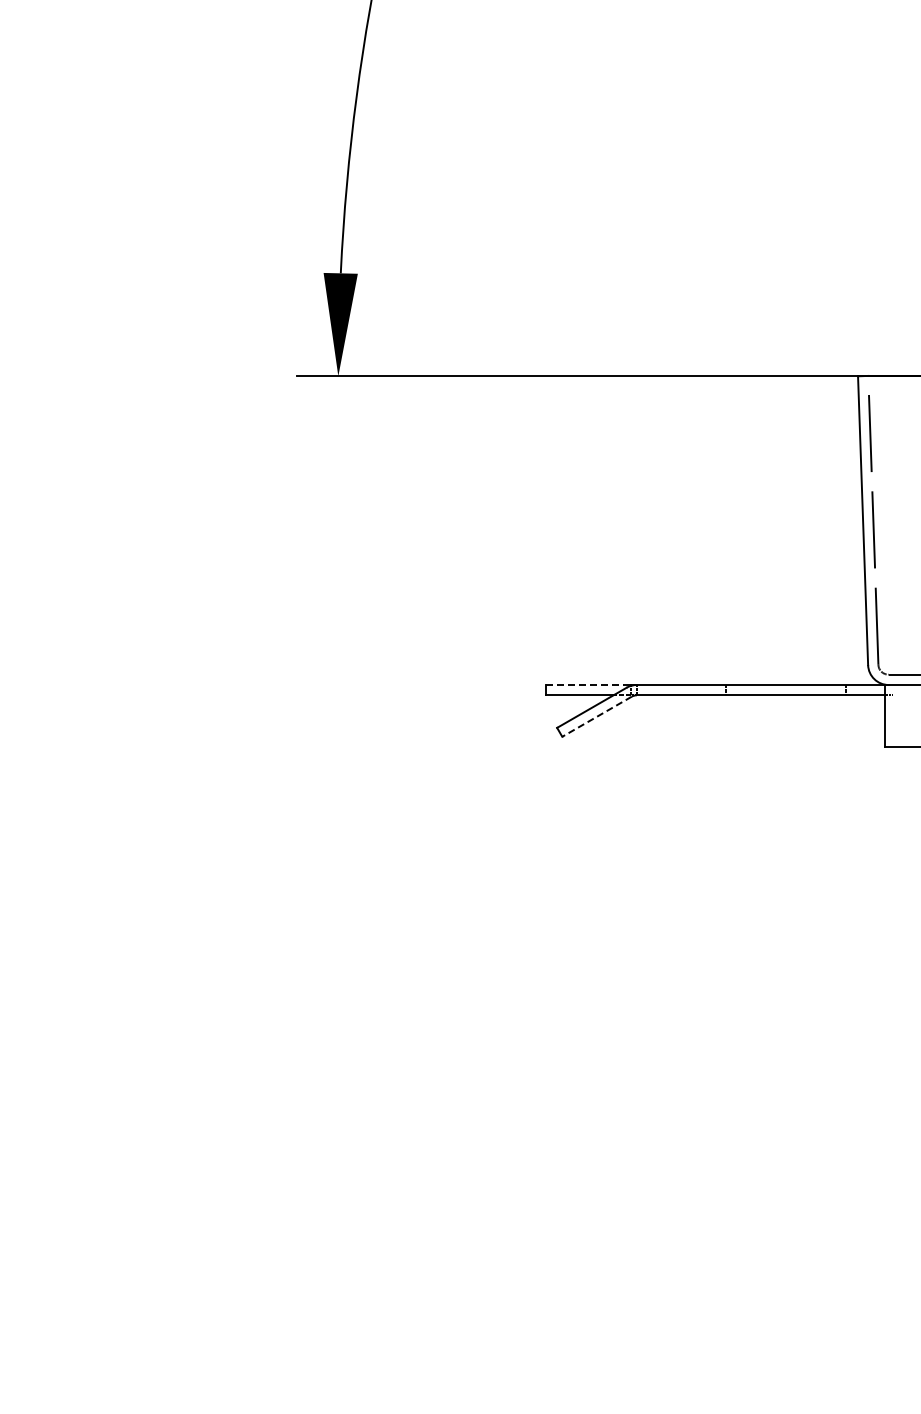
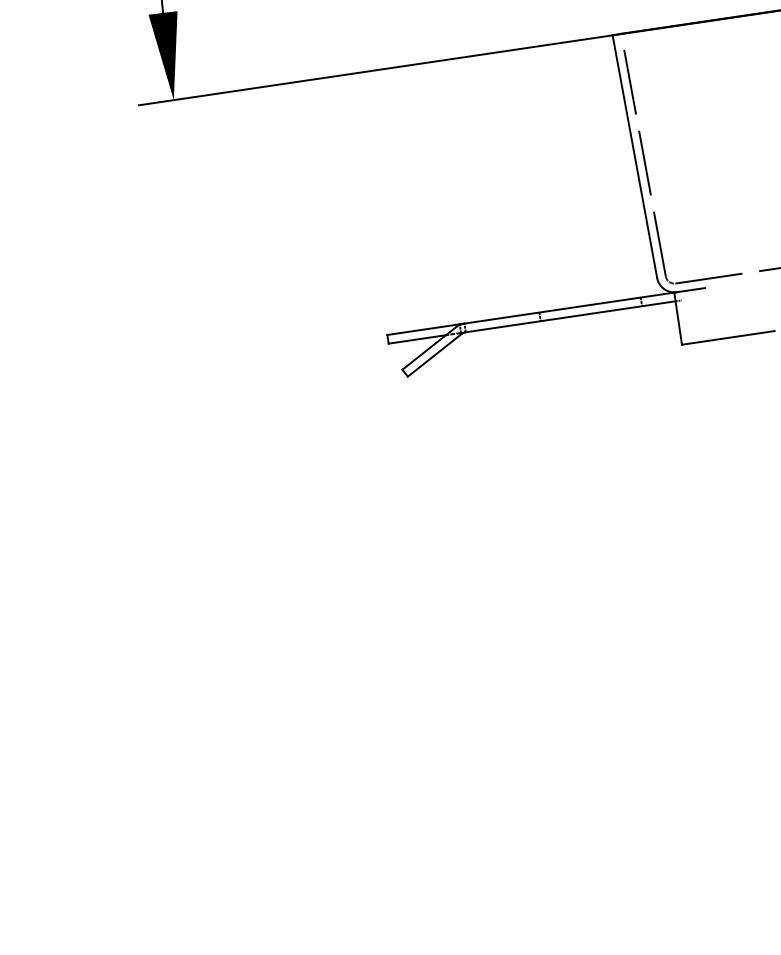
line: (588, 685) -> (423, 330), dashed -> solid
line: (596, 716) -> (434, 355), dashed -> solid

